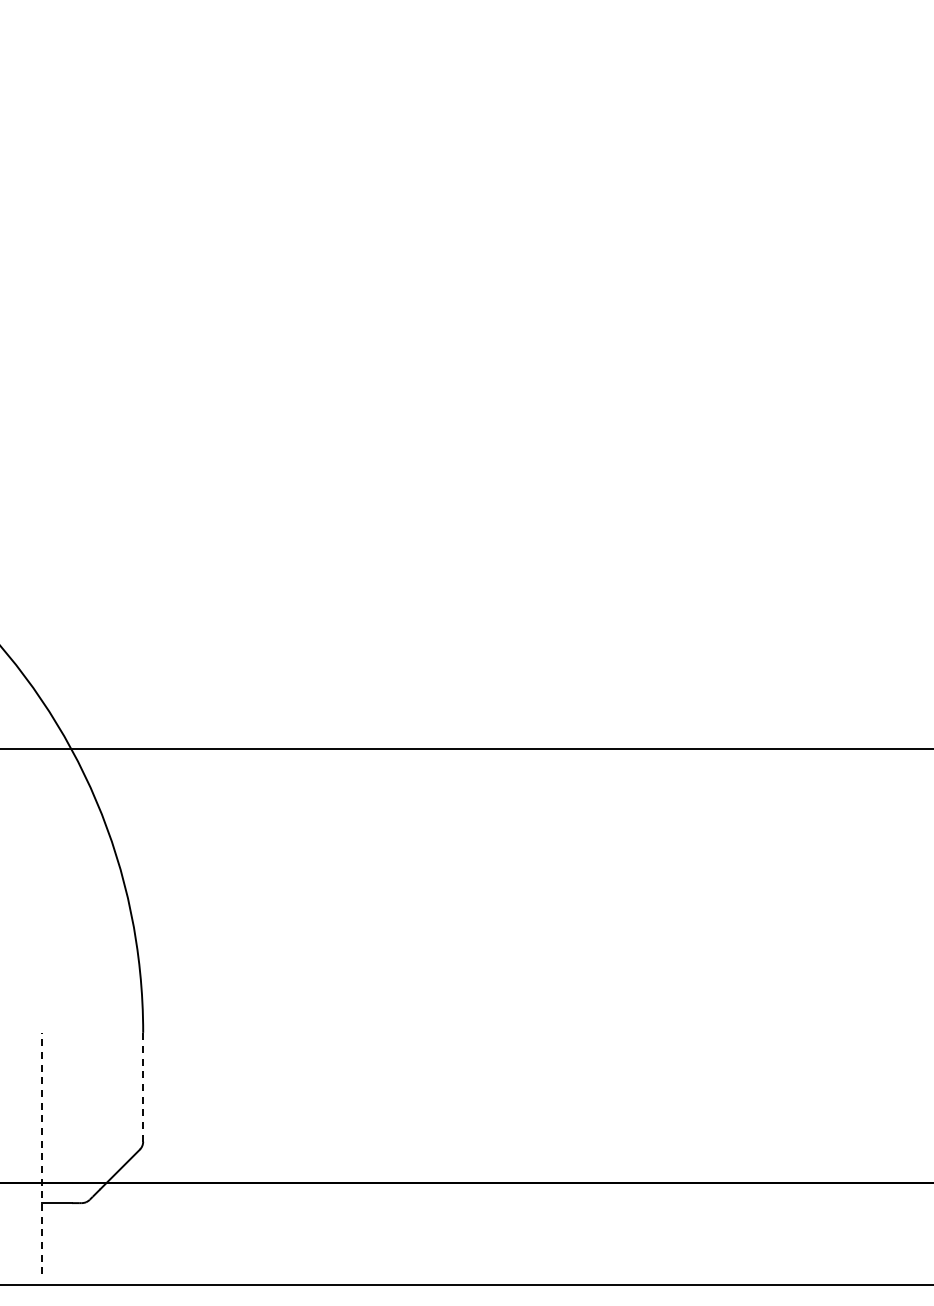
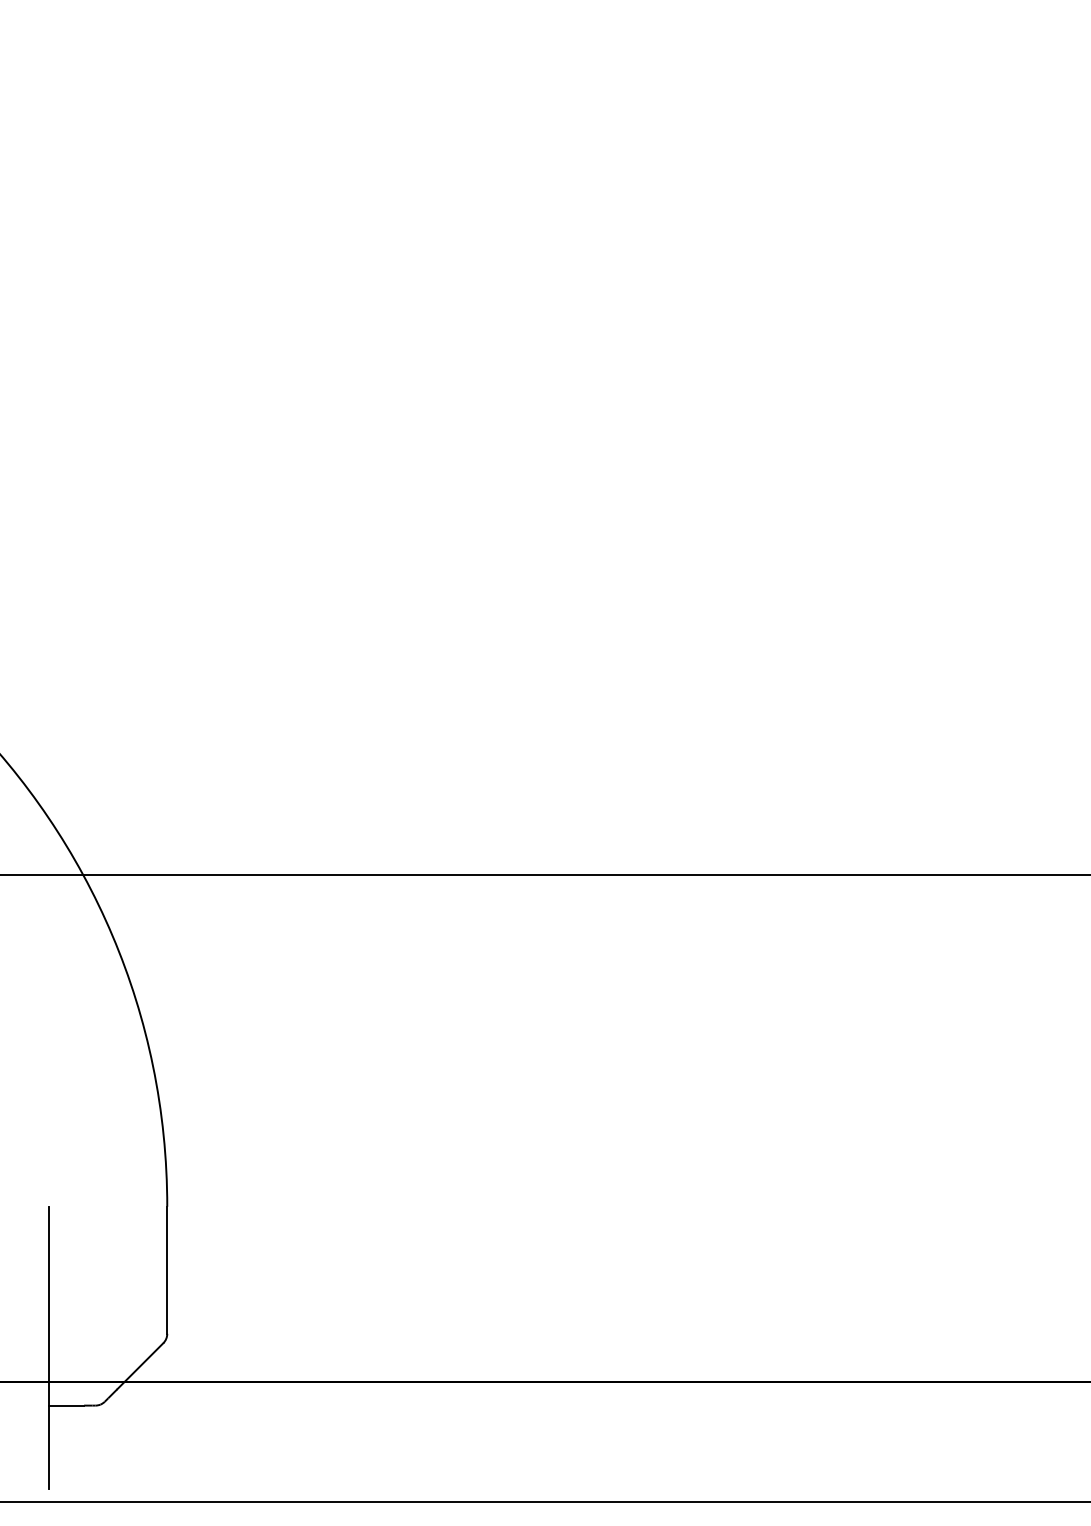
line: (143, 1086) -> (167, 1269), dashed -> solid
line: (42, 1153) -> (49, 1347), dashed -> solid

